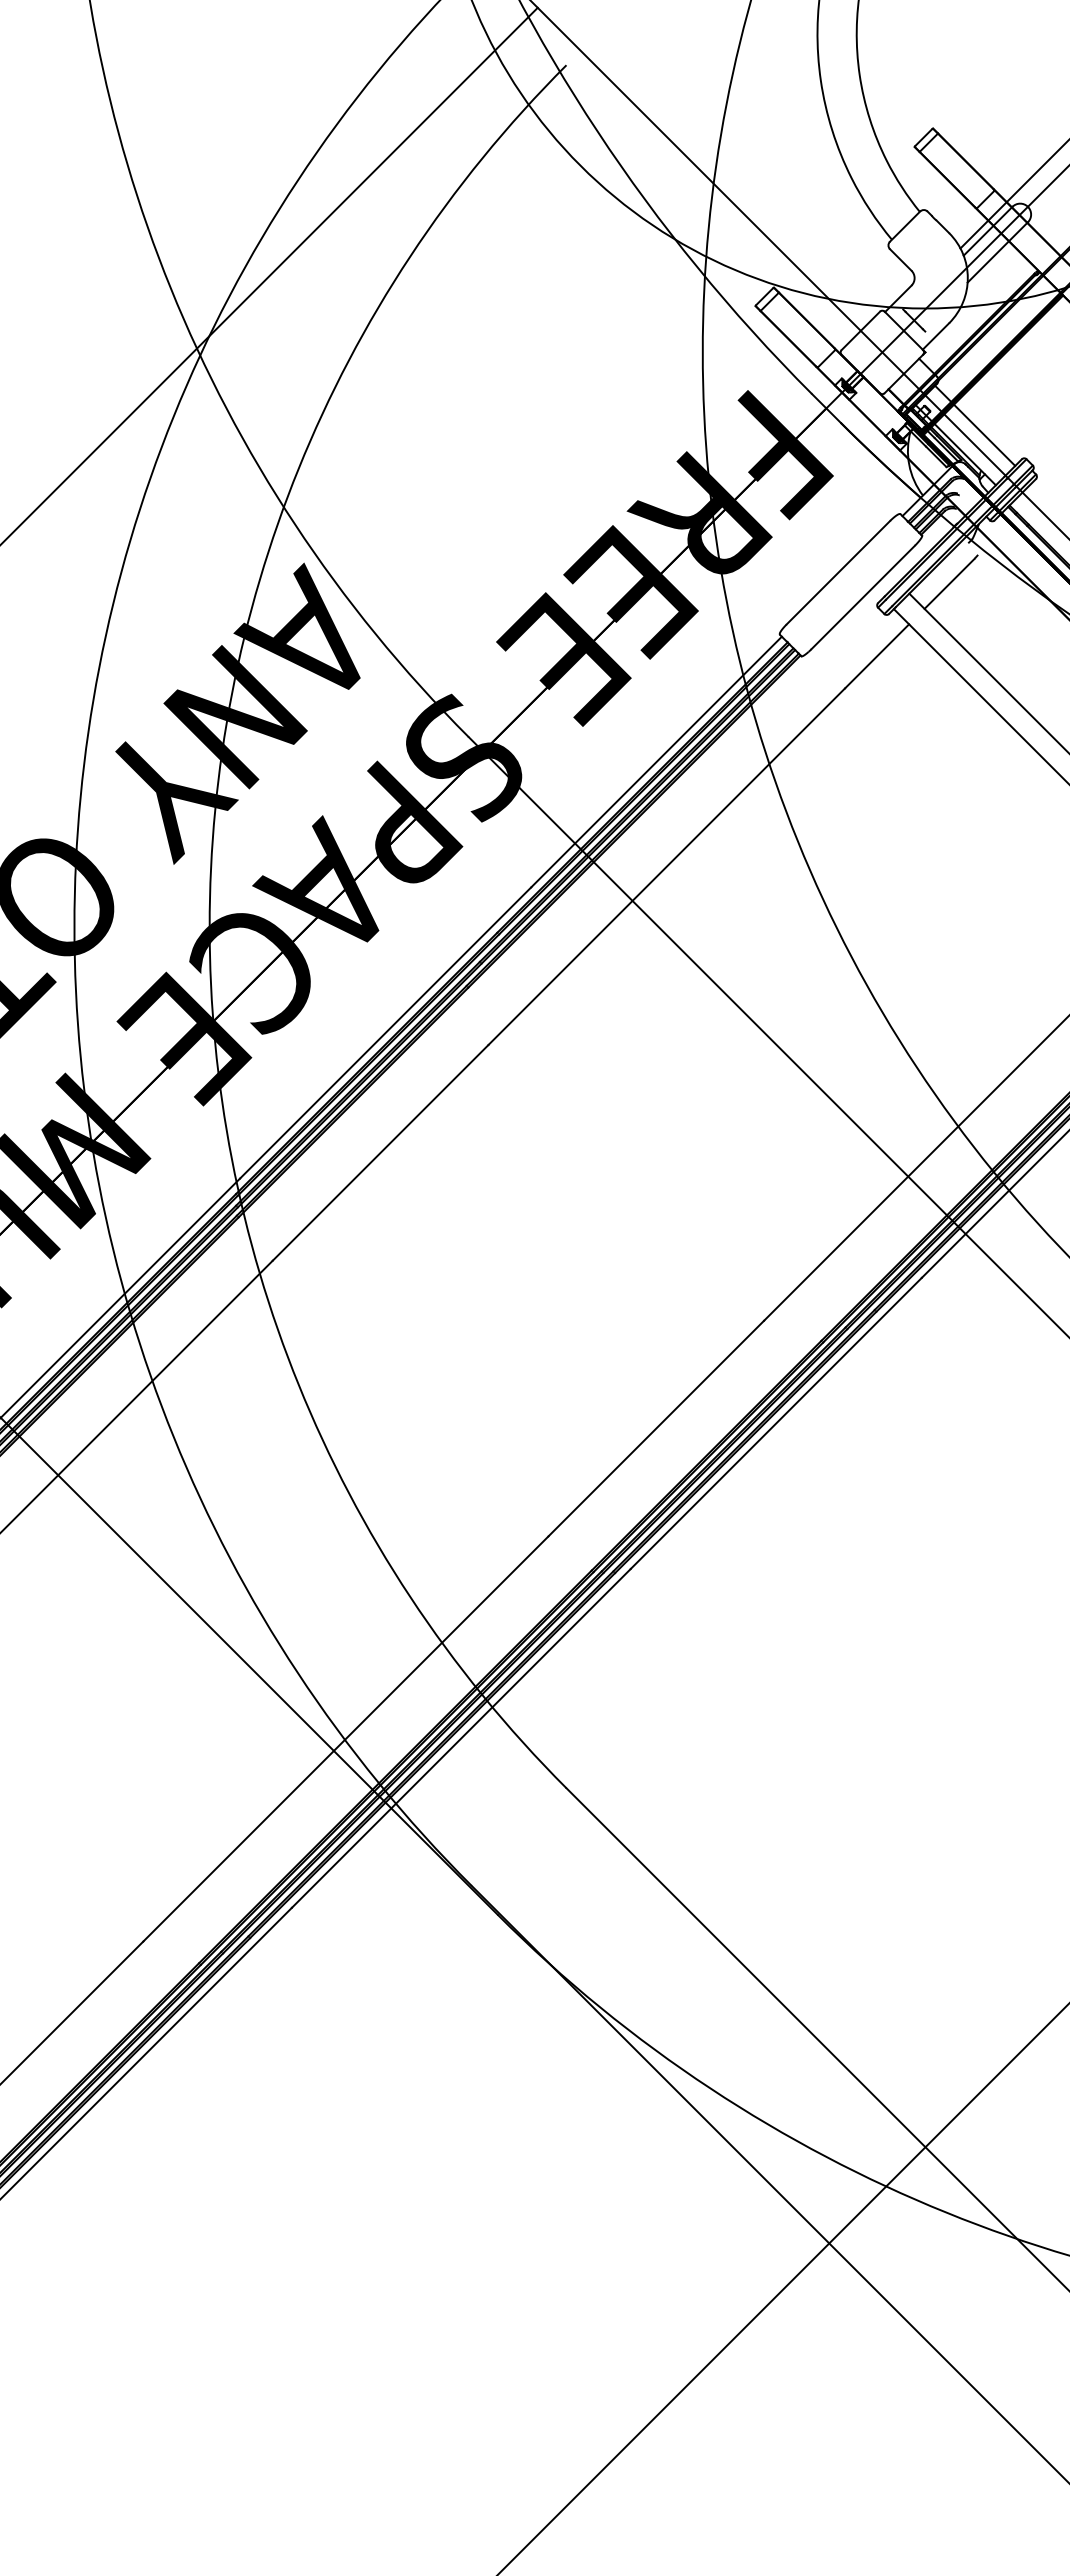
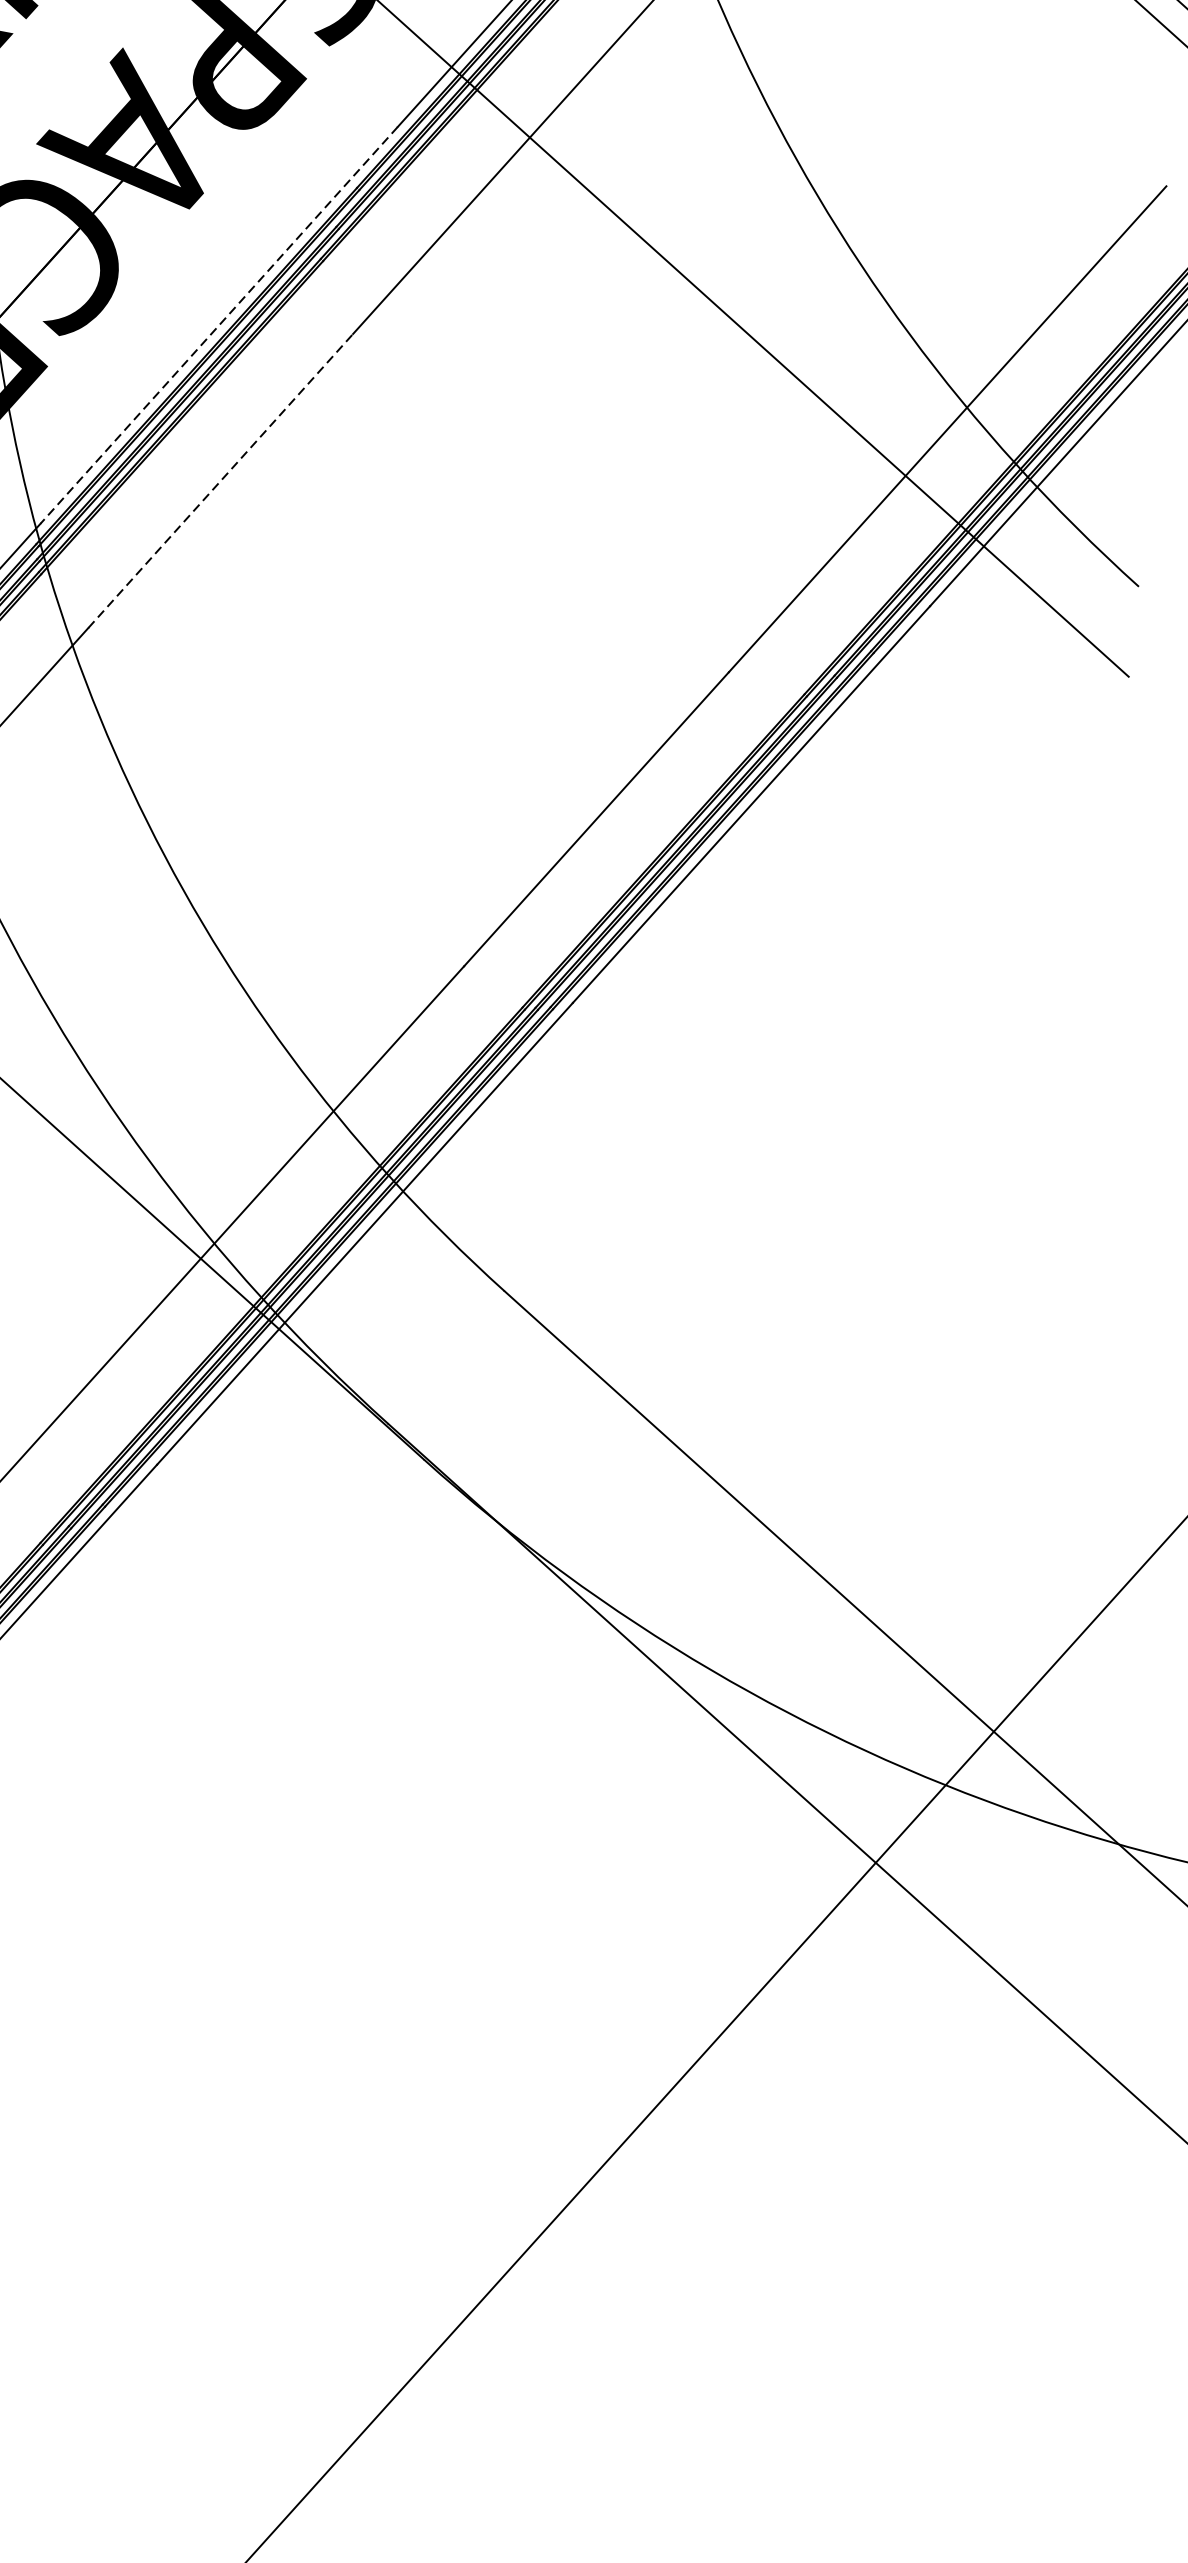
line: (385, 1032) -> (218, 324), solid -> dashed
line: (380, 1152) -> (220, 480), solid -> dashed

